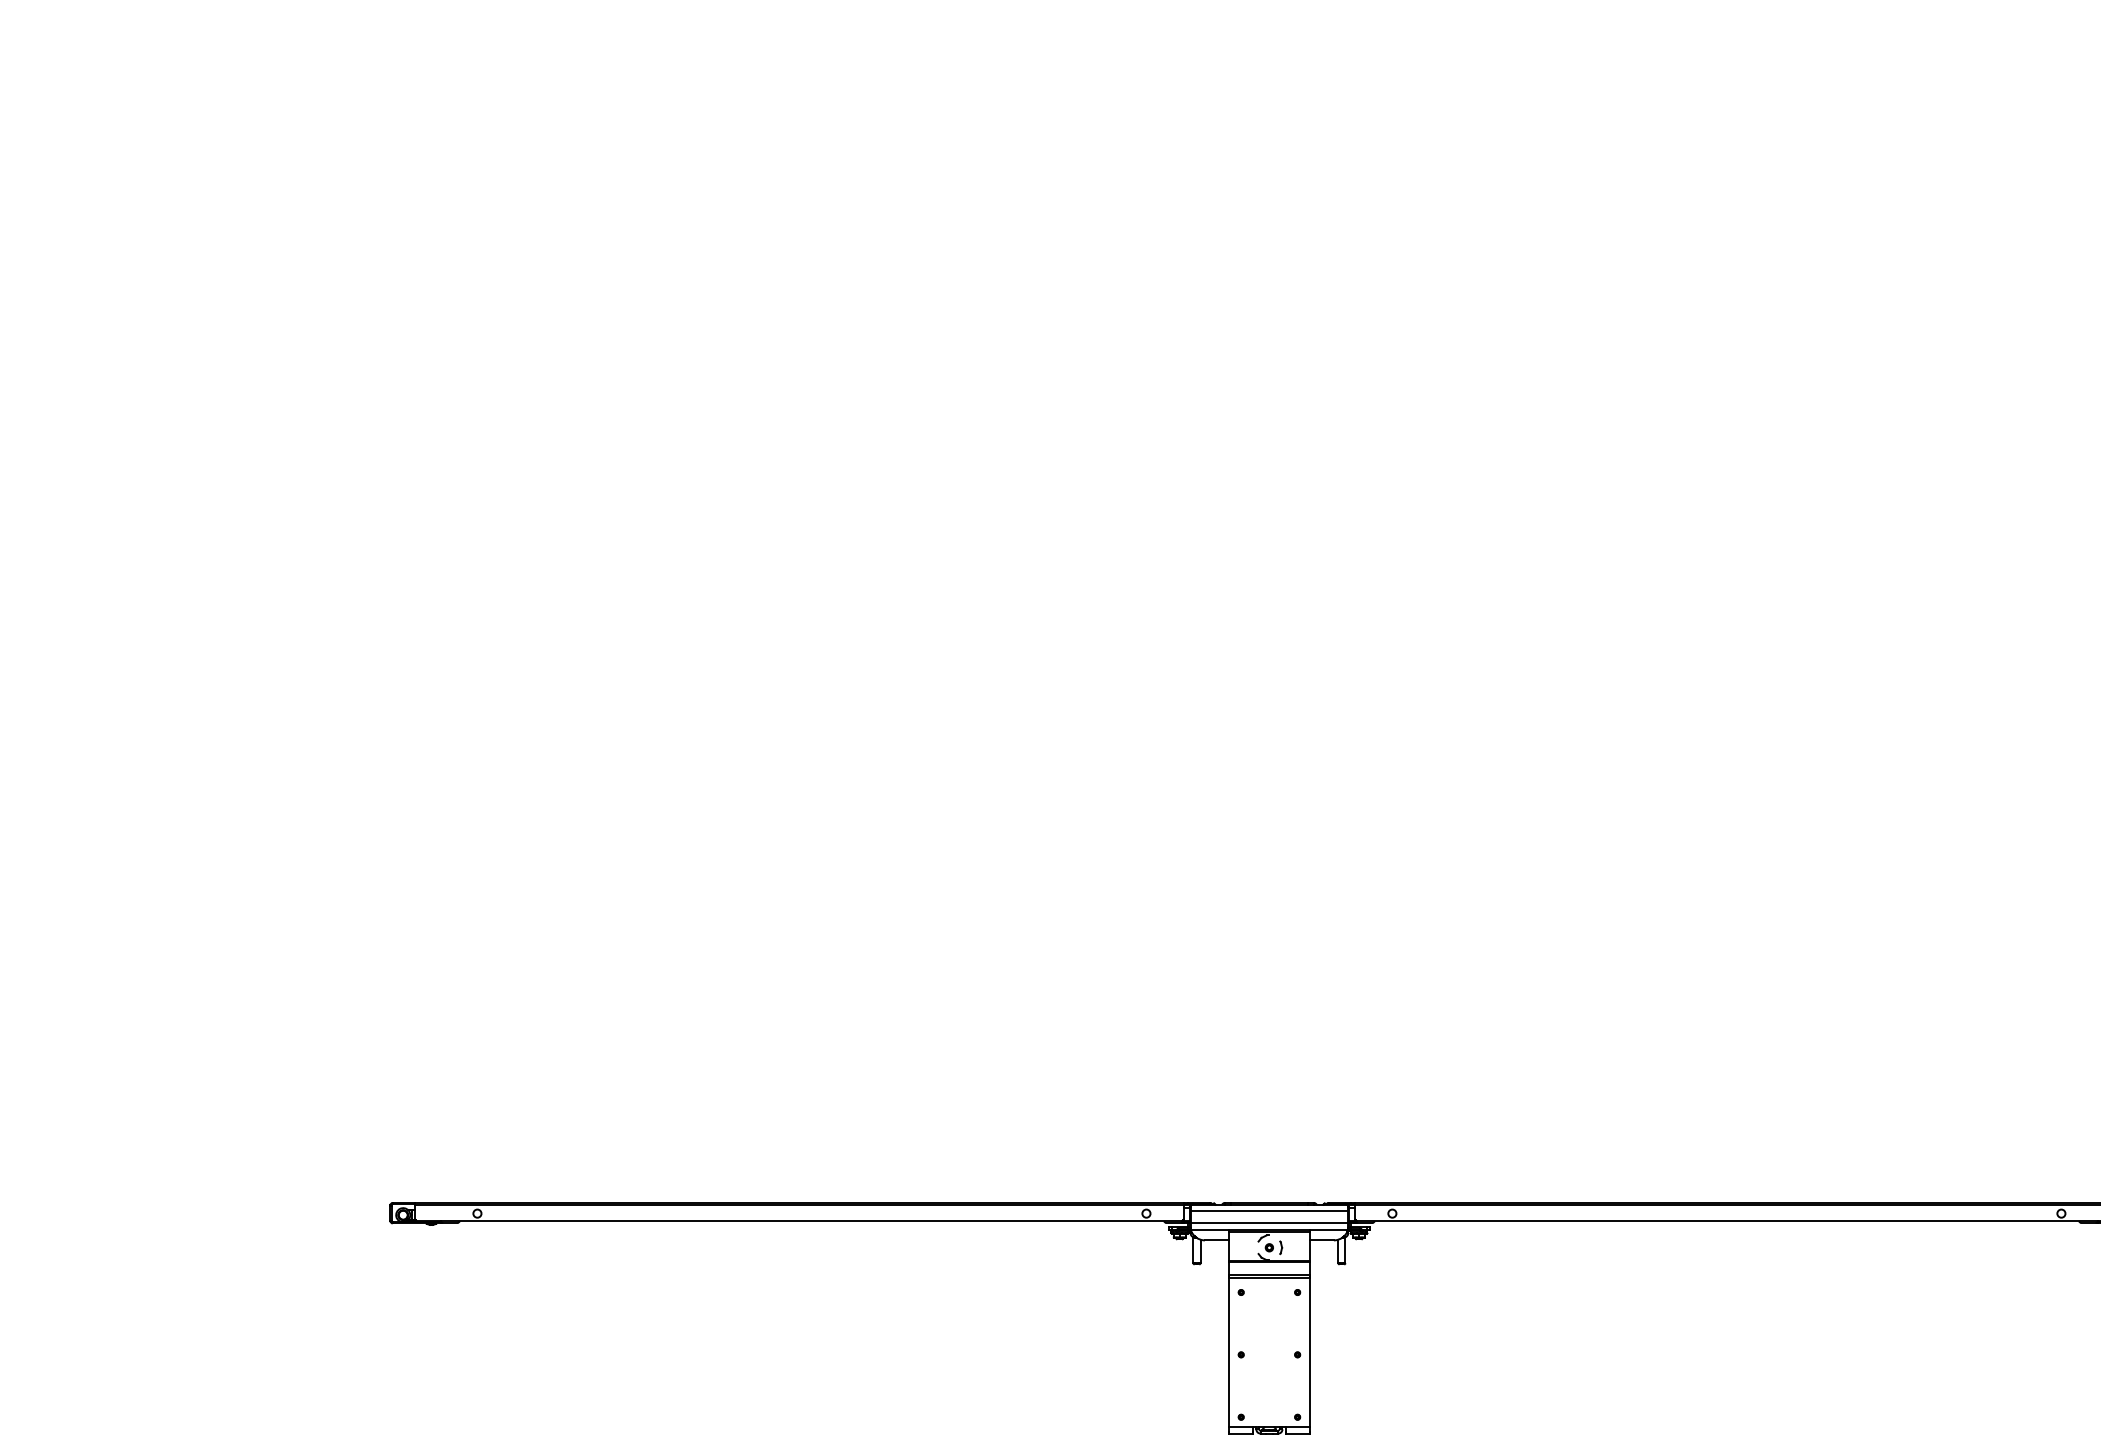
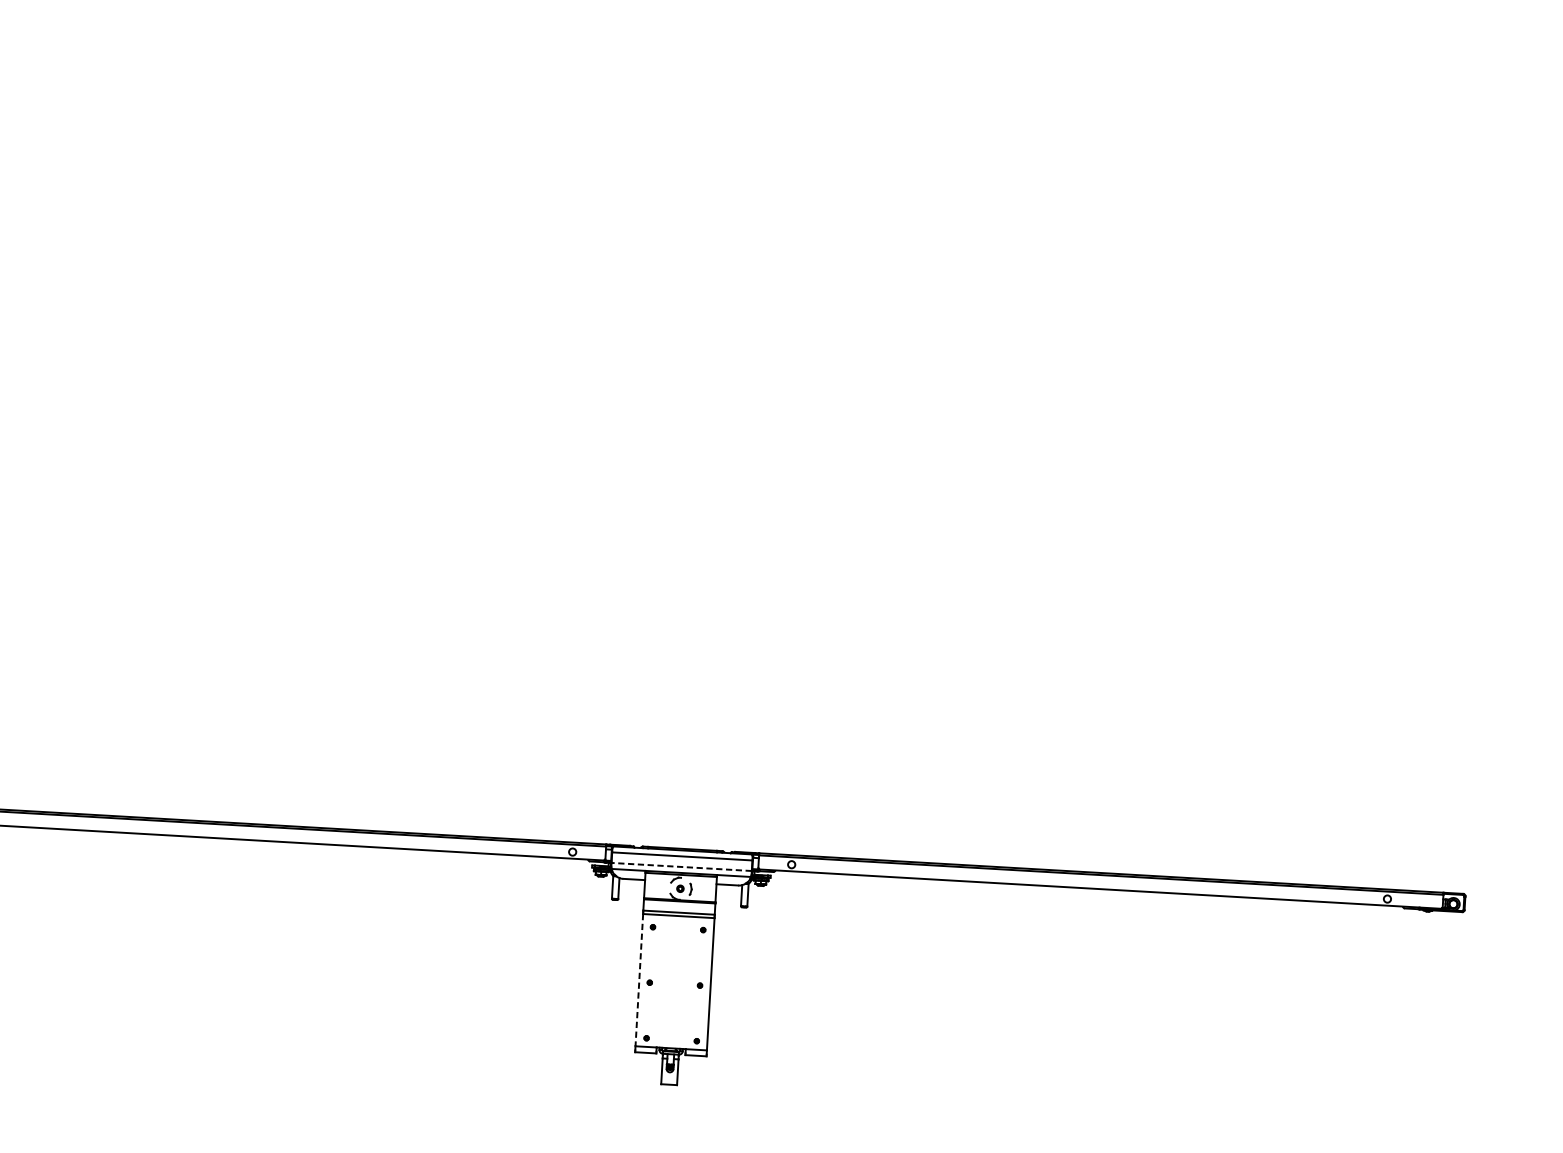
line: (1269, 1223) -> (681, 867), solid -> dashed
line: (1229, 1353) -> (639, 980), solid -> dashed

